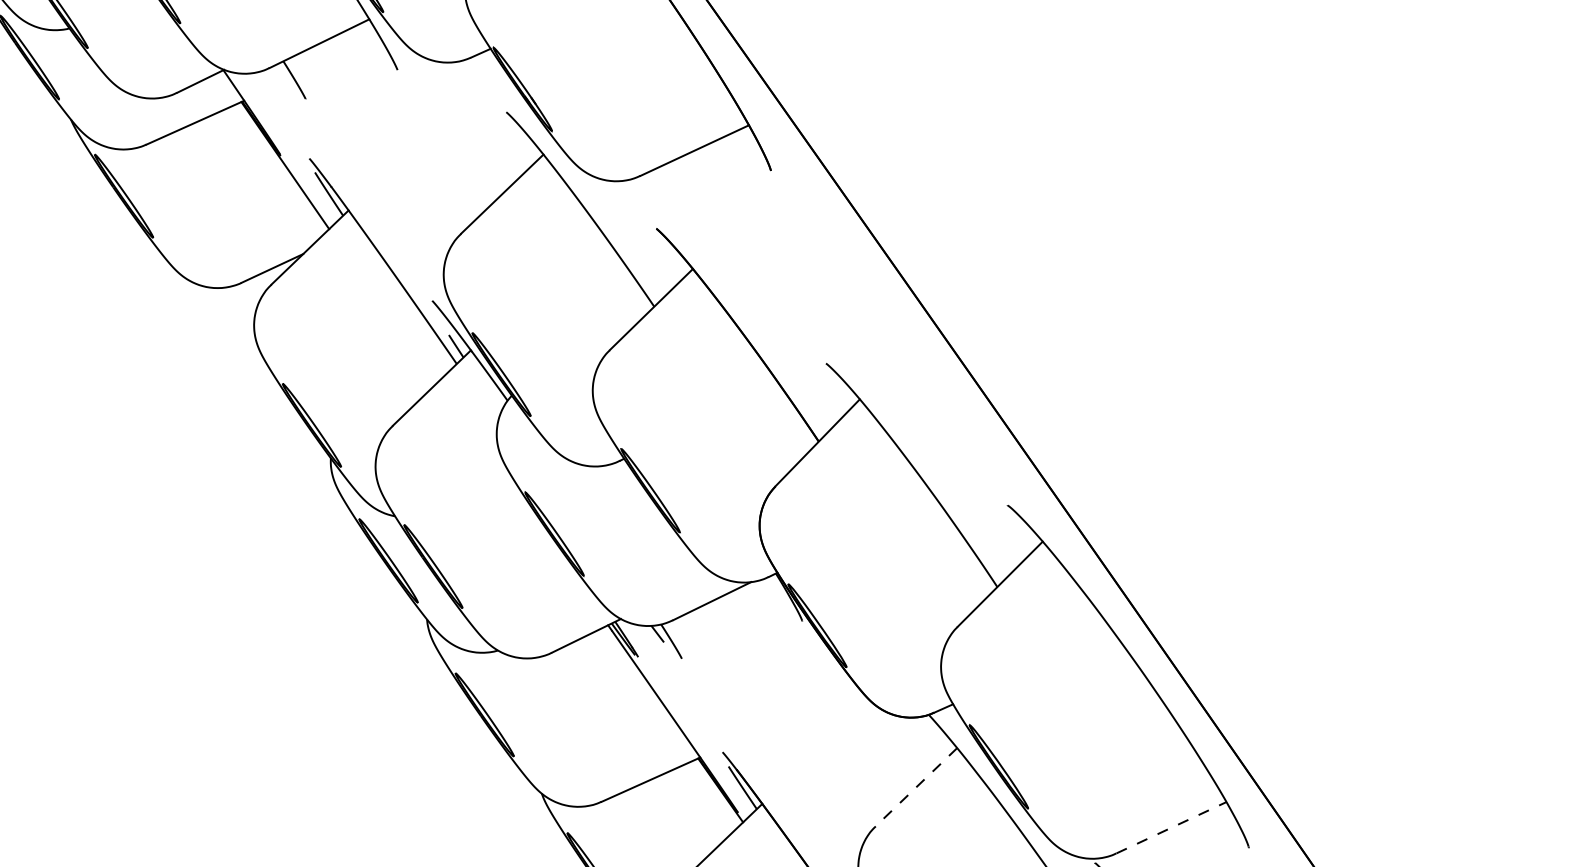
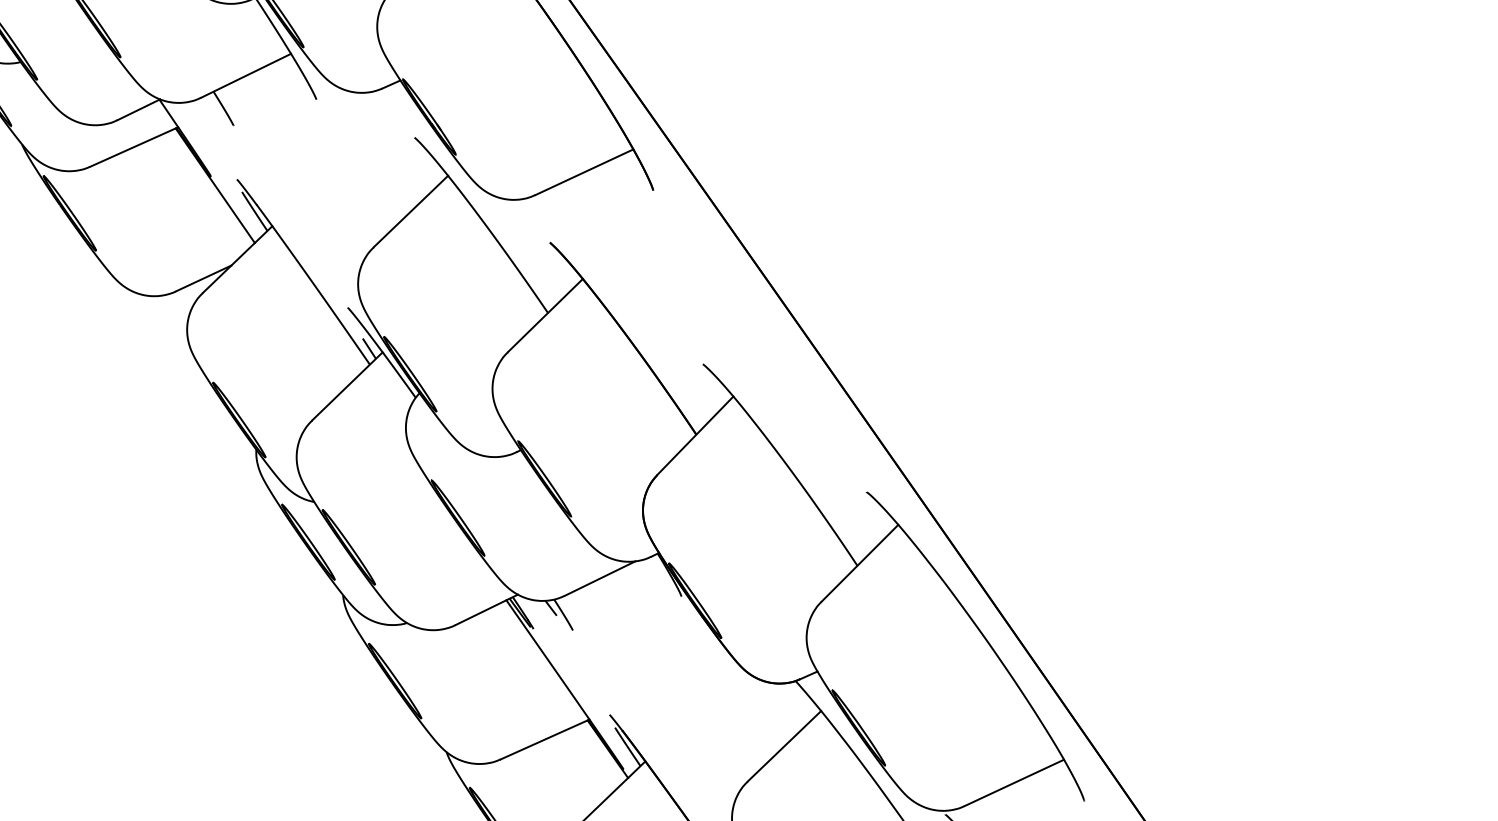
line: (916, 787) -> (784, 746), dashed -> solid
line: (1171, 827) -> (1014, 782), dashed -> solid

